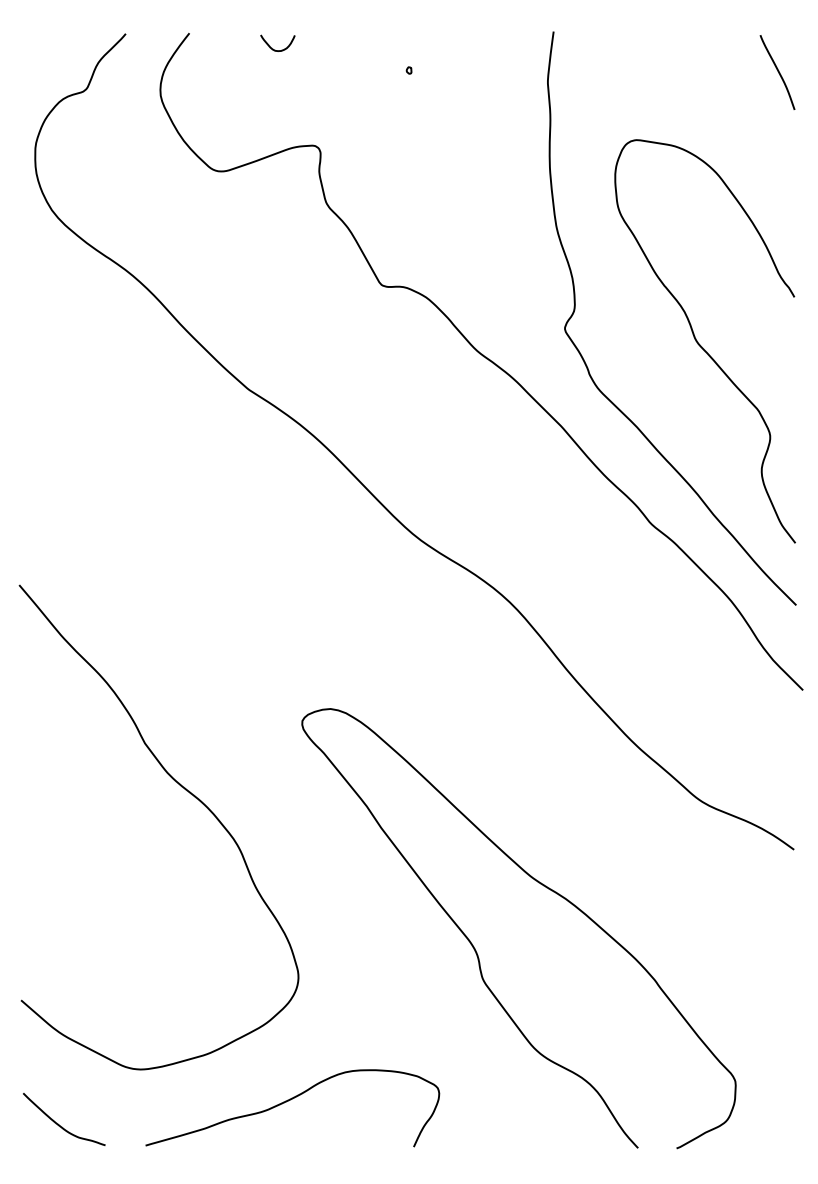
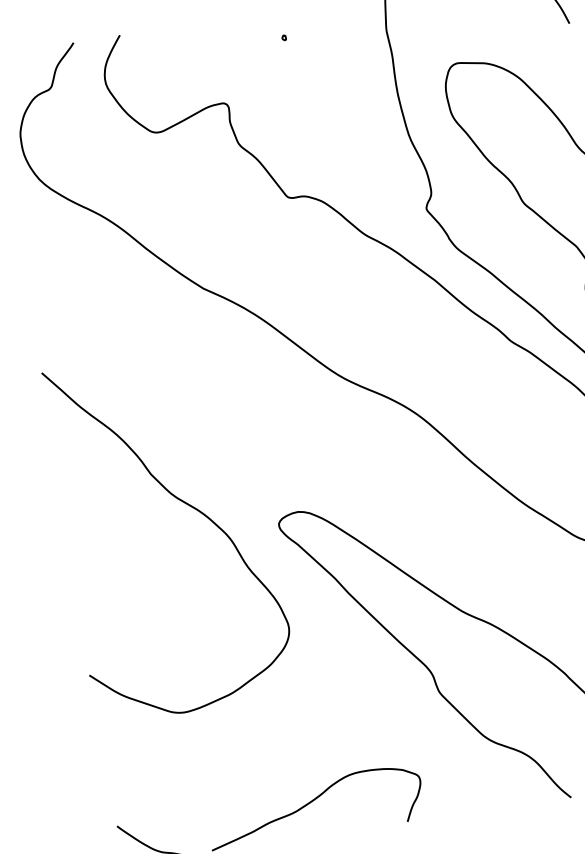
curve: (273, 48) -> (182, 36), removed
curve: (185, 790) -> (185, 504), moved

